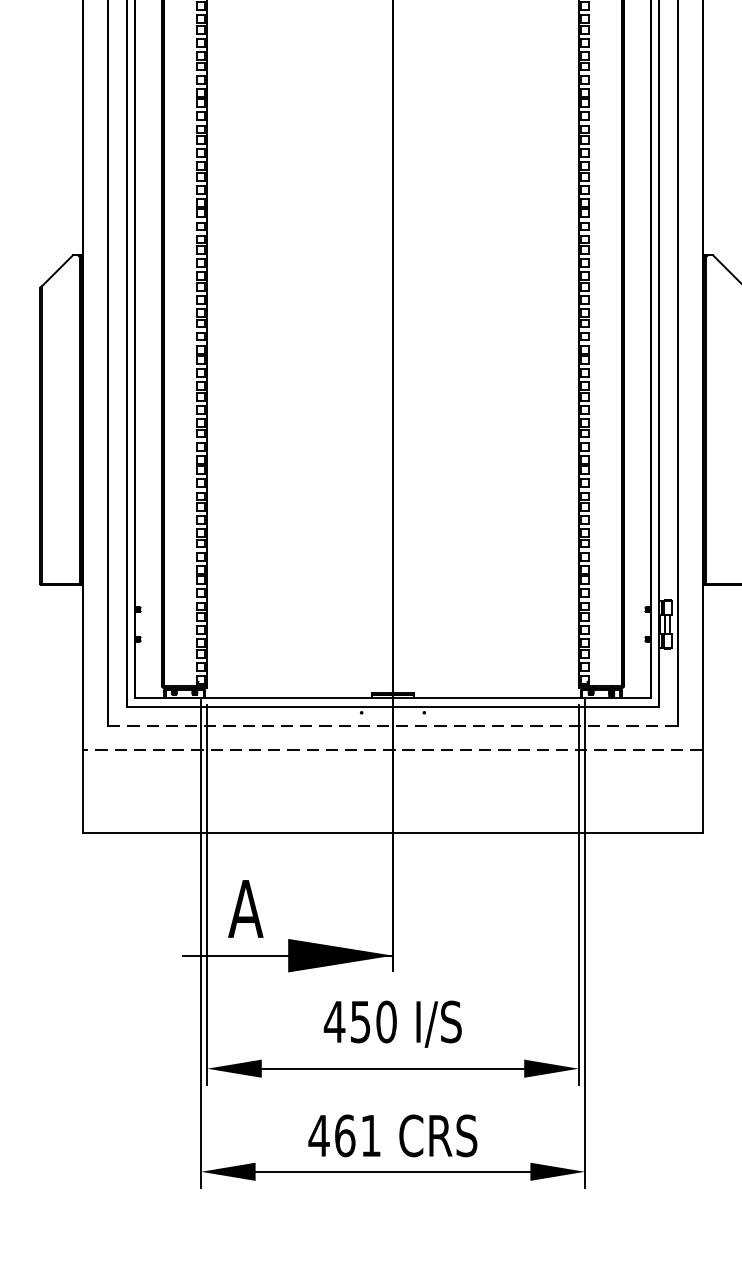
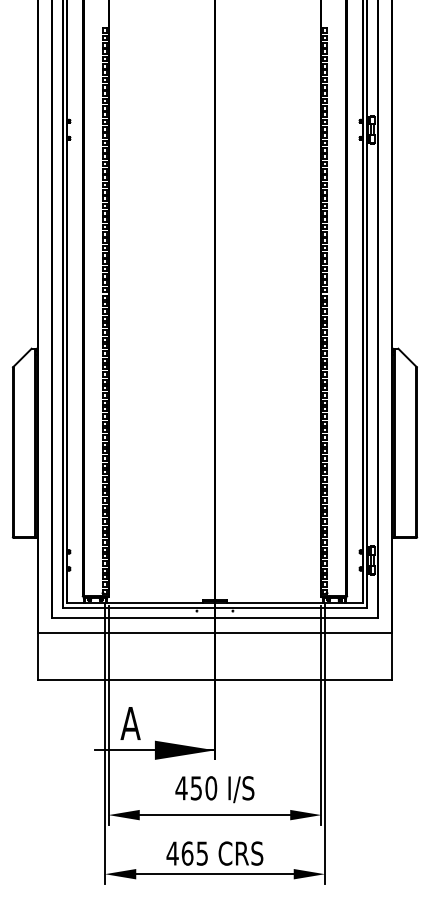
line: (393, 725) -> (215, 618), dashed -> solid
line: (392, 750) -> (214, 632), dashed -> solid
text: (369, 1135) -> (201, 853), 461 -> 465

